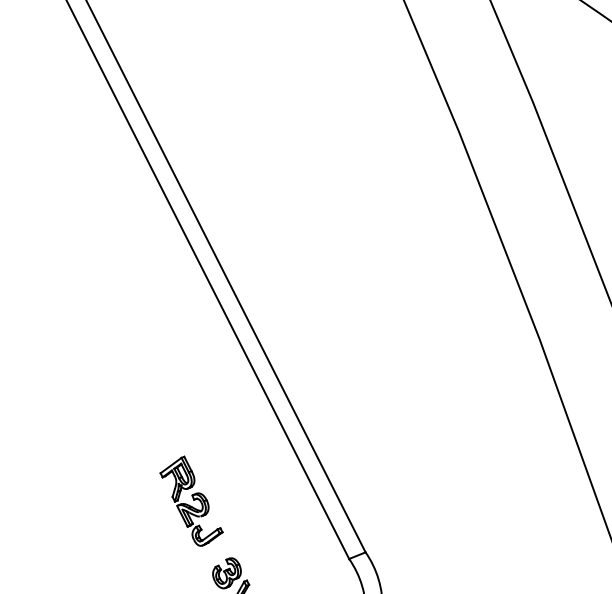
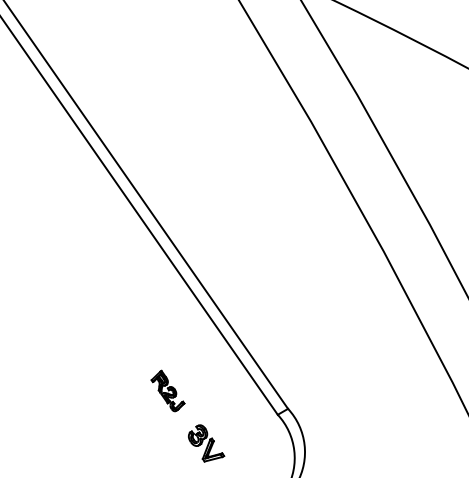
part: (191, 500) -> (167, 390), size x0.7

